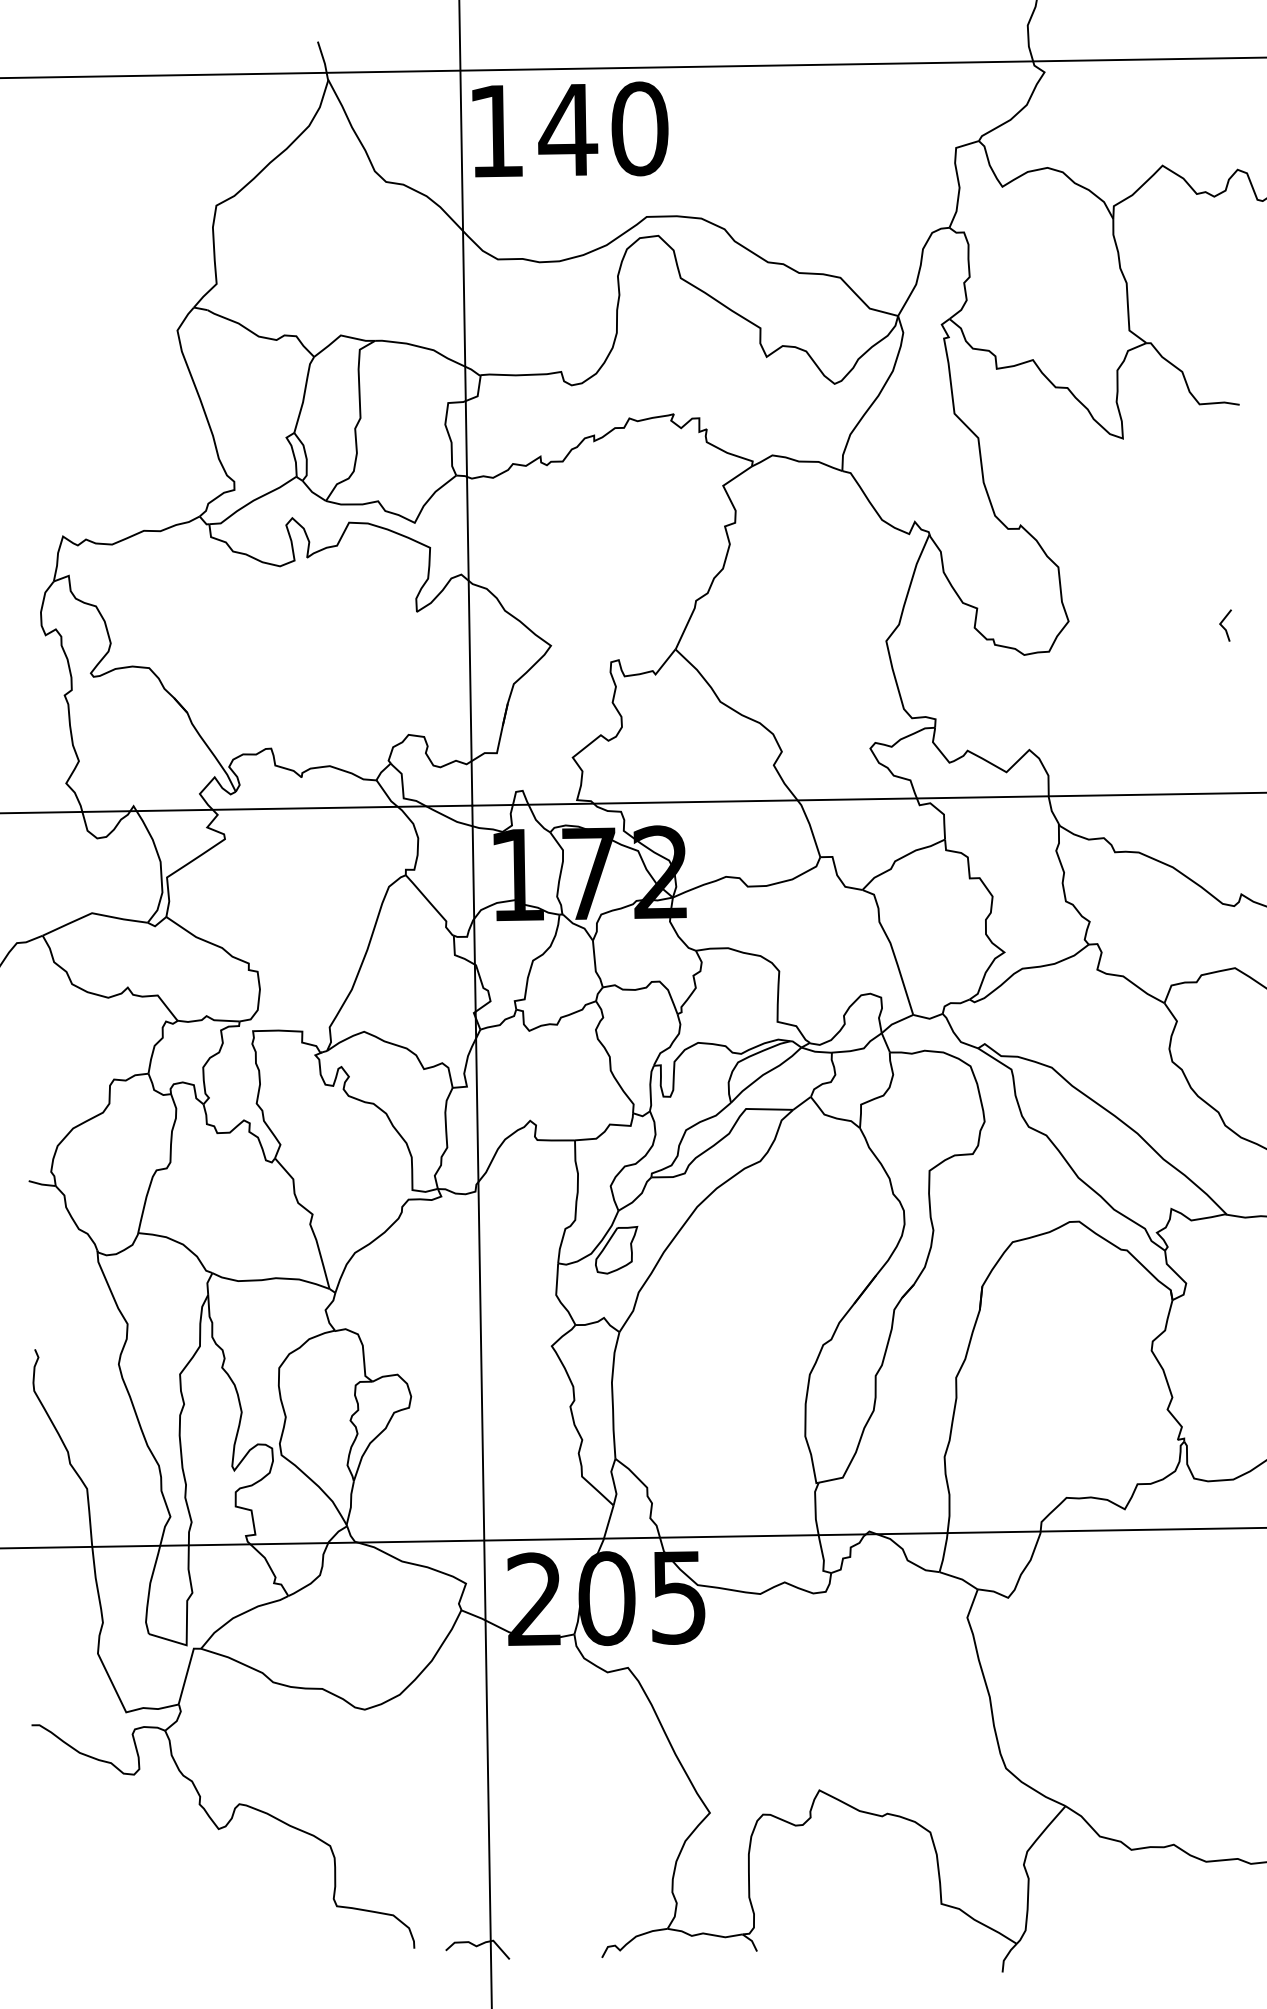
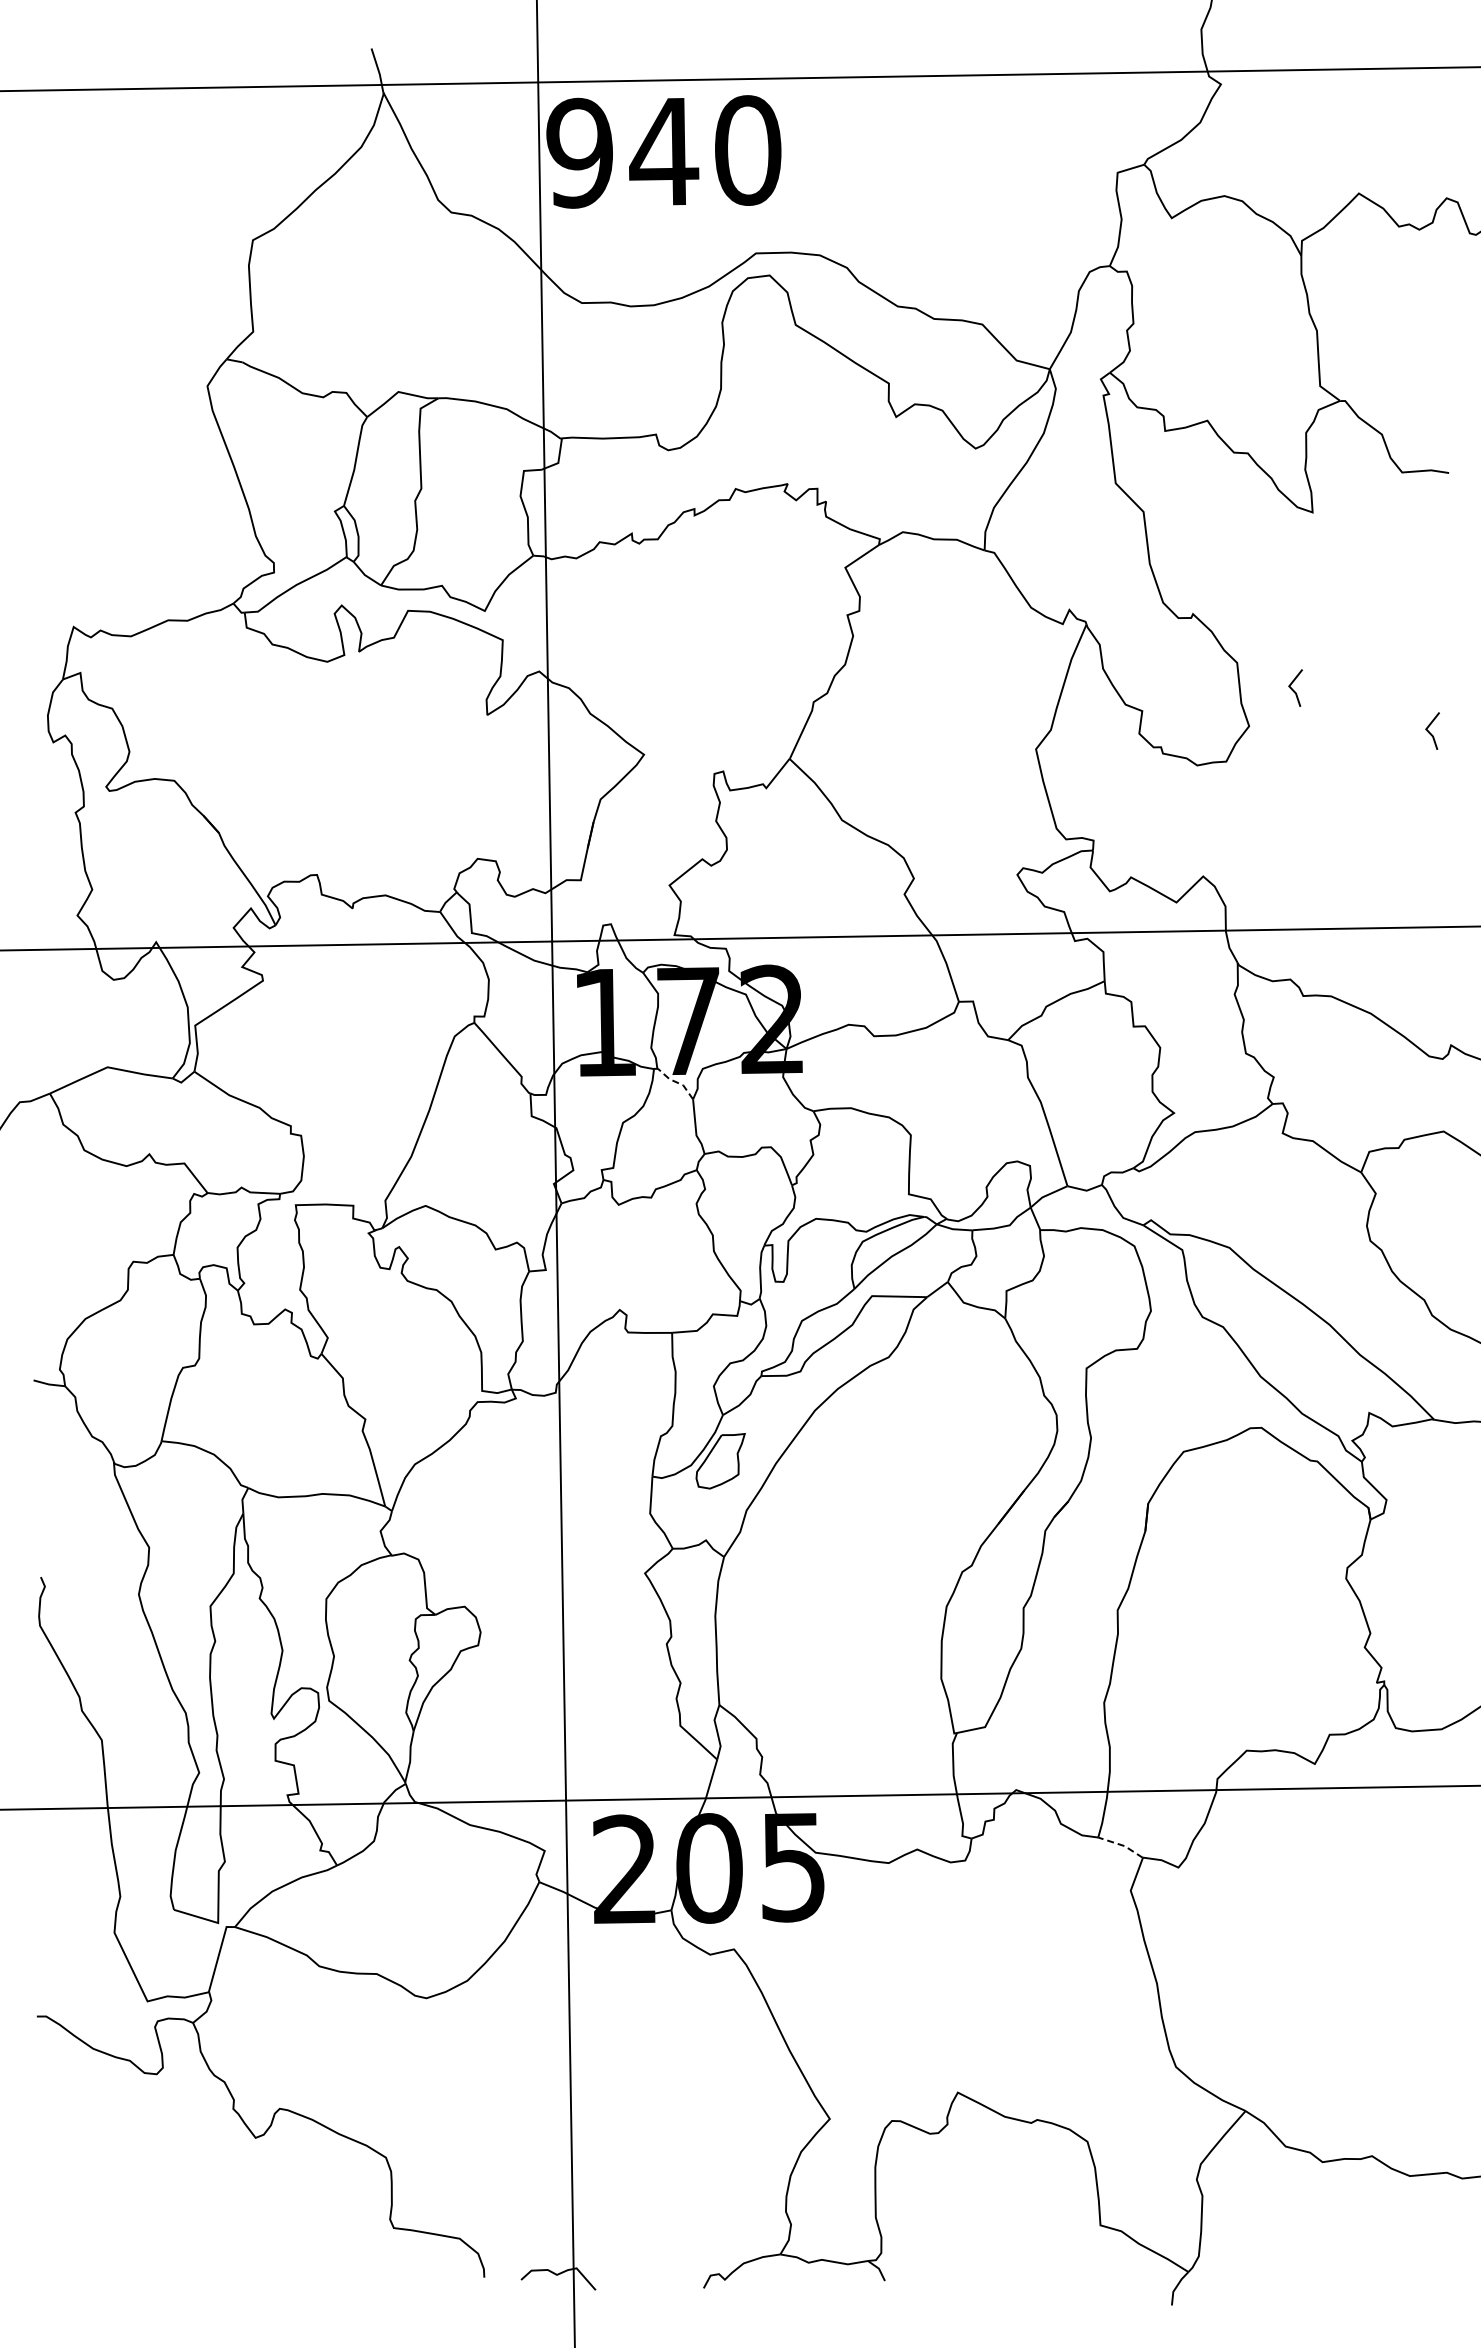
text: (495, 130) -> (579, 152), 140 -> 940
line: (1106, 590) -> (1293, 689), added
line: (579, 926) -> (677, 1082), solid -> dashed
line: (960, 1578) -> (1122, 1845), solid -> dashed

